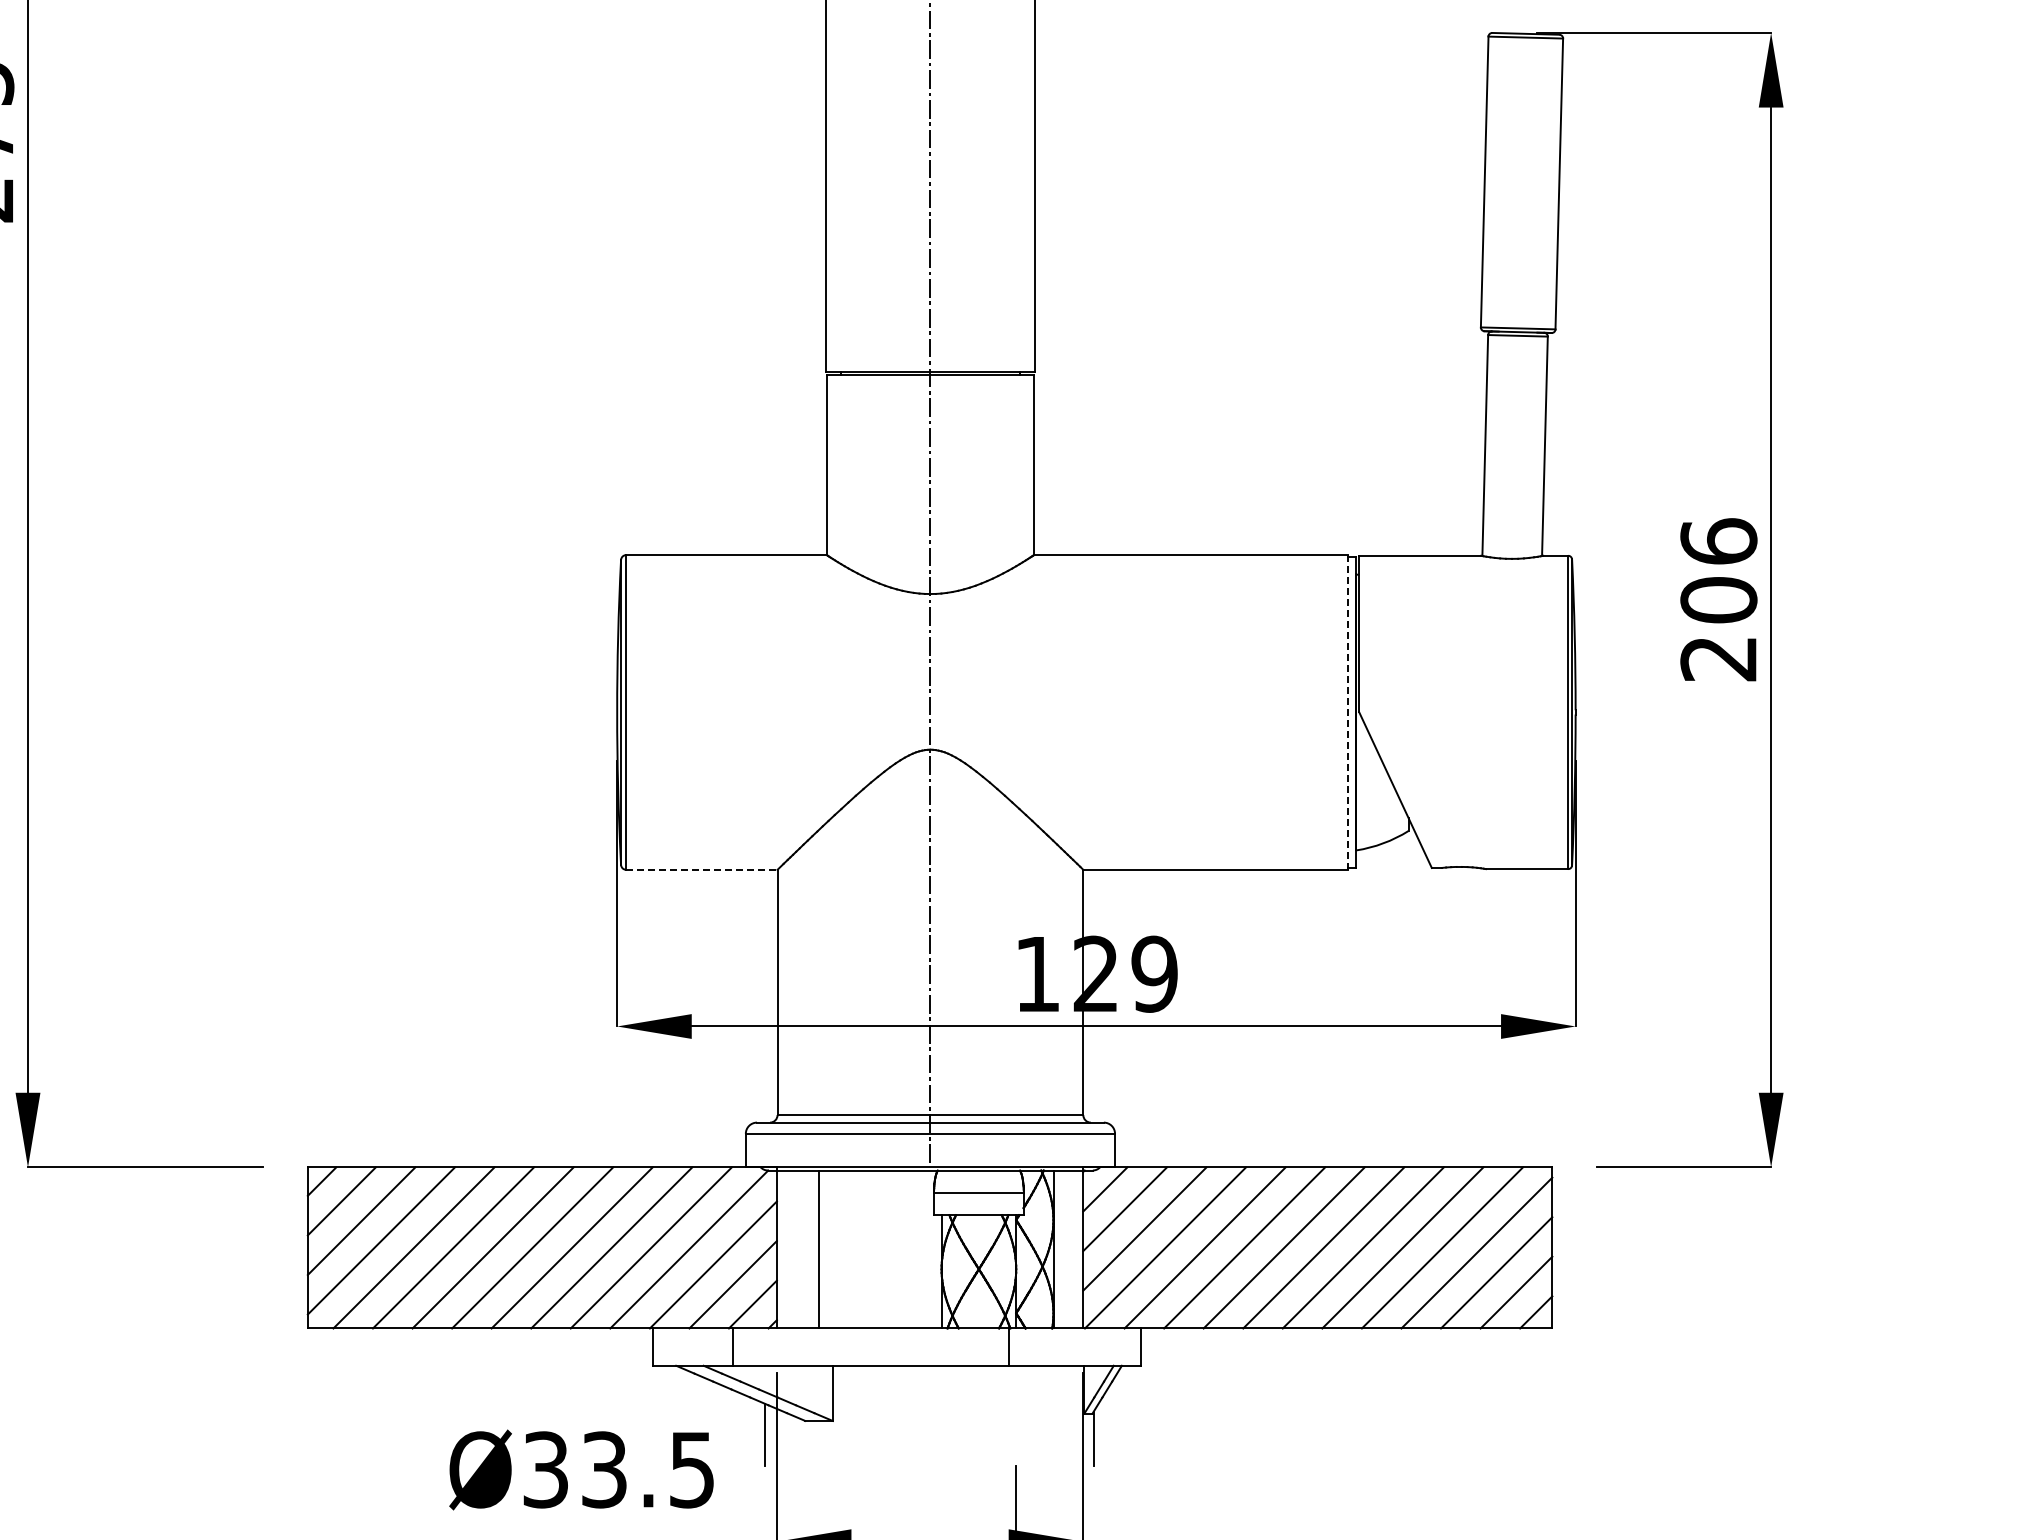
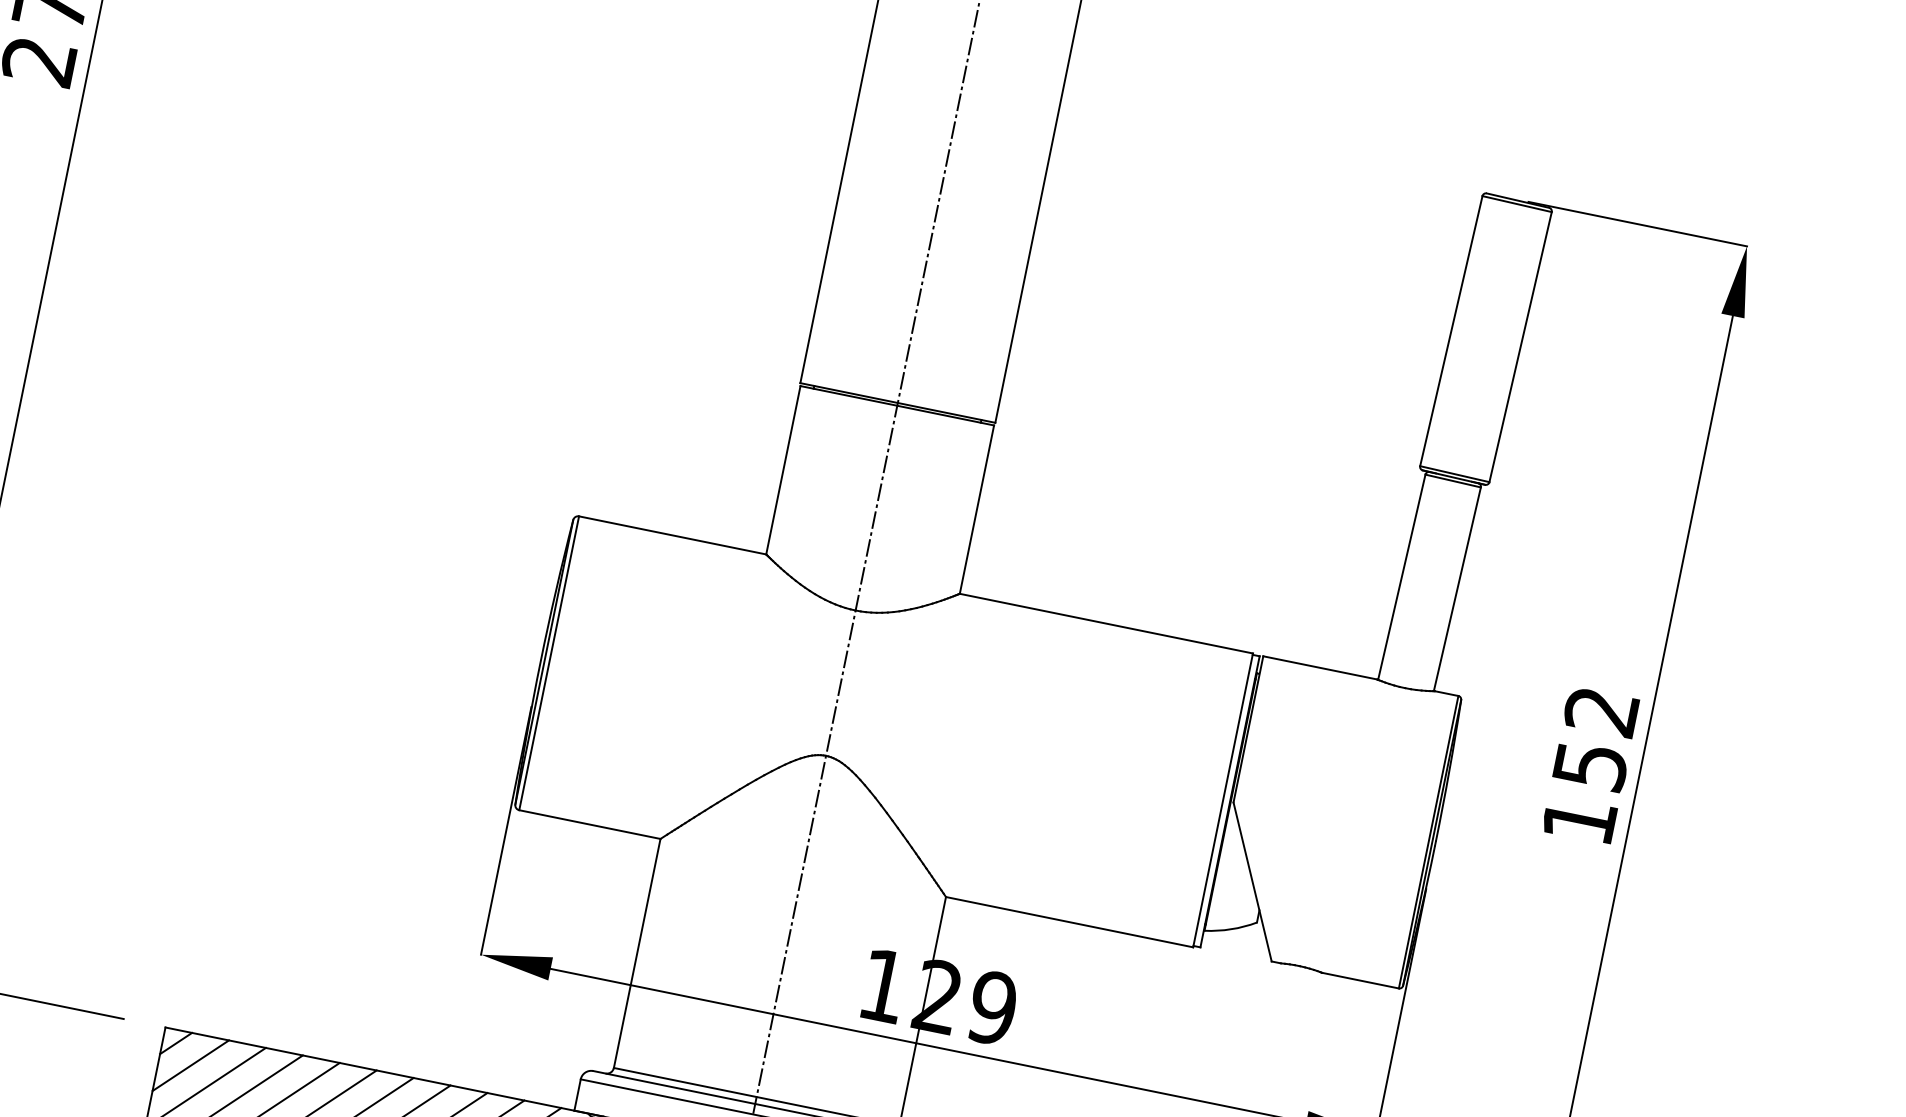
text: (1718, 599) -> (1590, 765), 206 -> 152
line: (1348, 711) -> (1223, 799), dashed -> solid
line: (701, 869) -> (589, 824), dashed -> solid

